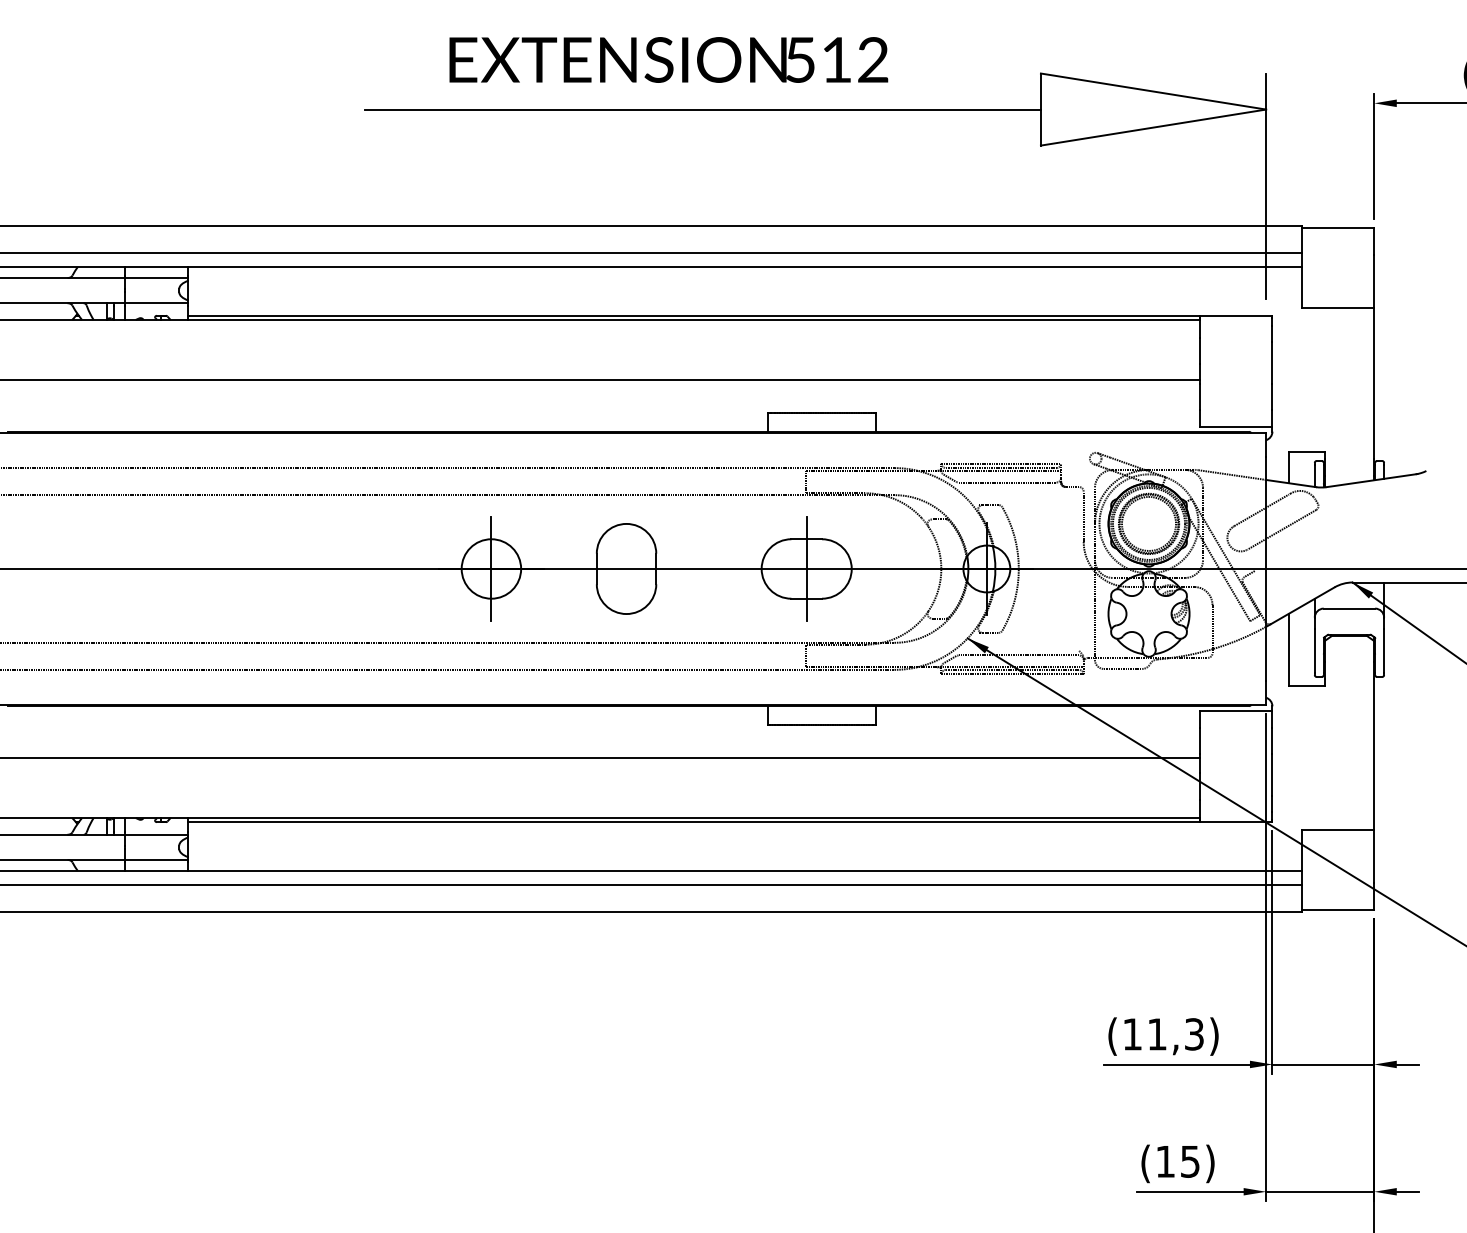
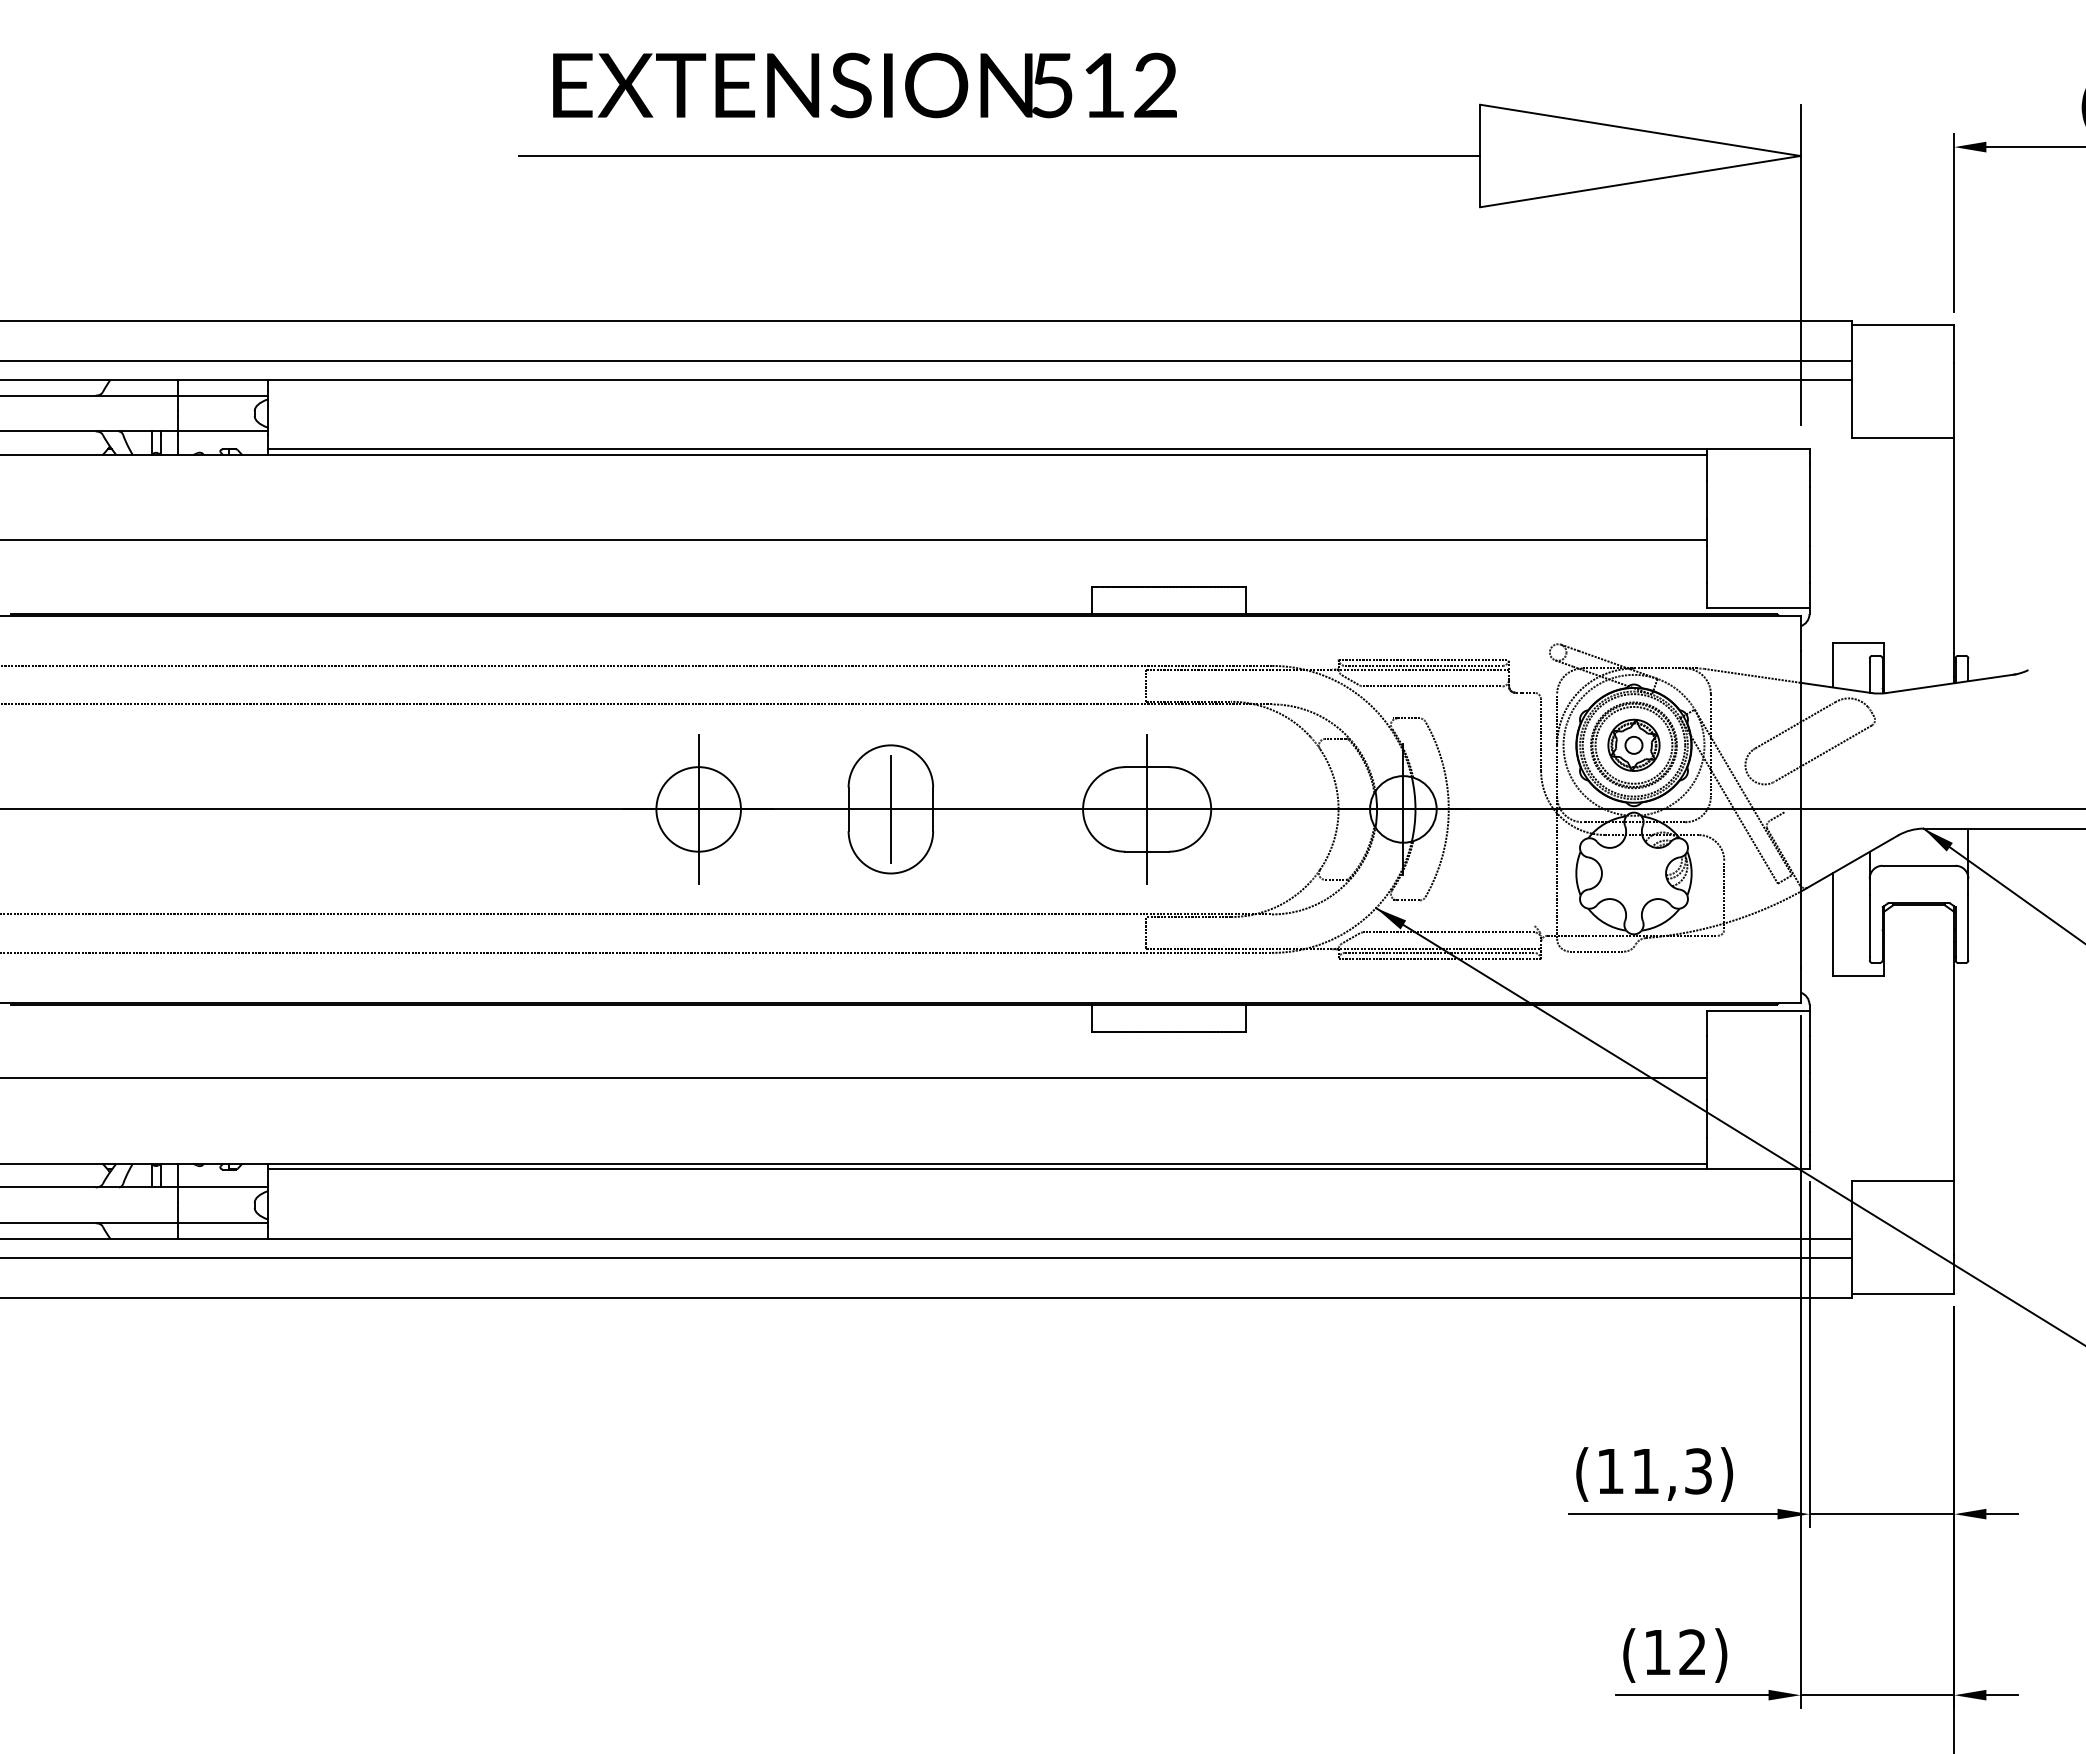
text: (668, 59) -> (864, 85), moved
part: (1148, 523) -> (1633, 744), added
line: (626, 569) -> (890, 809), added
text: (1190, 1161) -> (1692, 1652), (15) -> (12)

